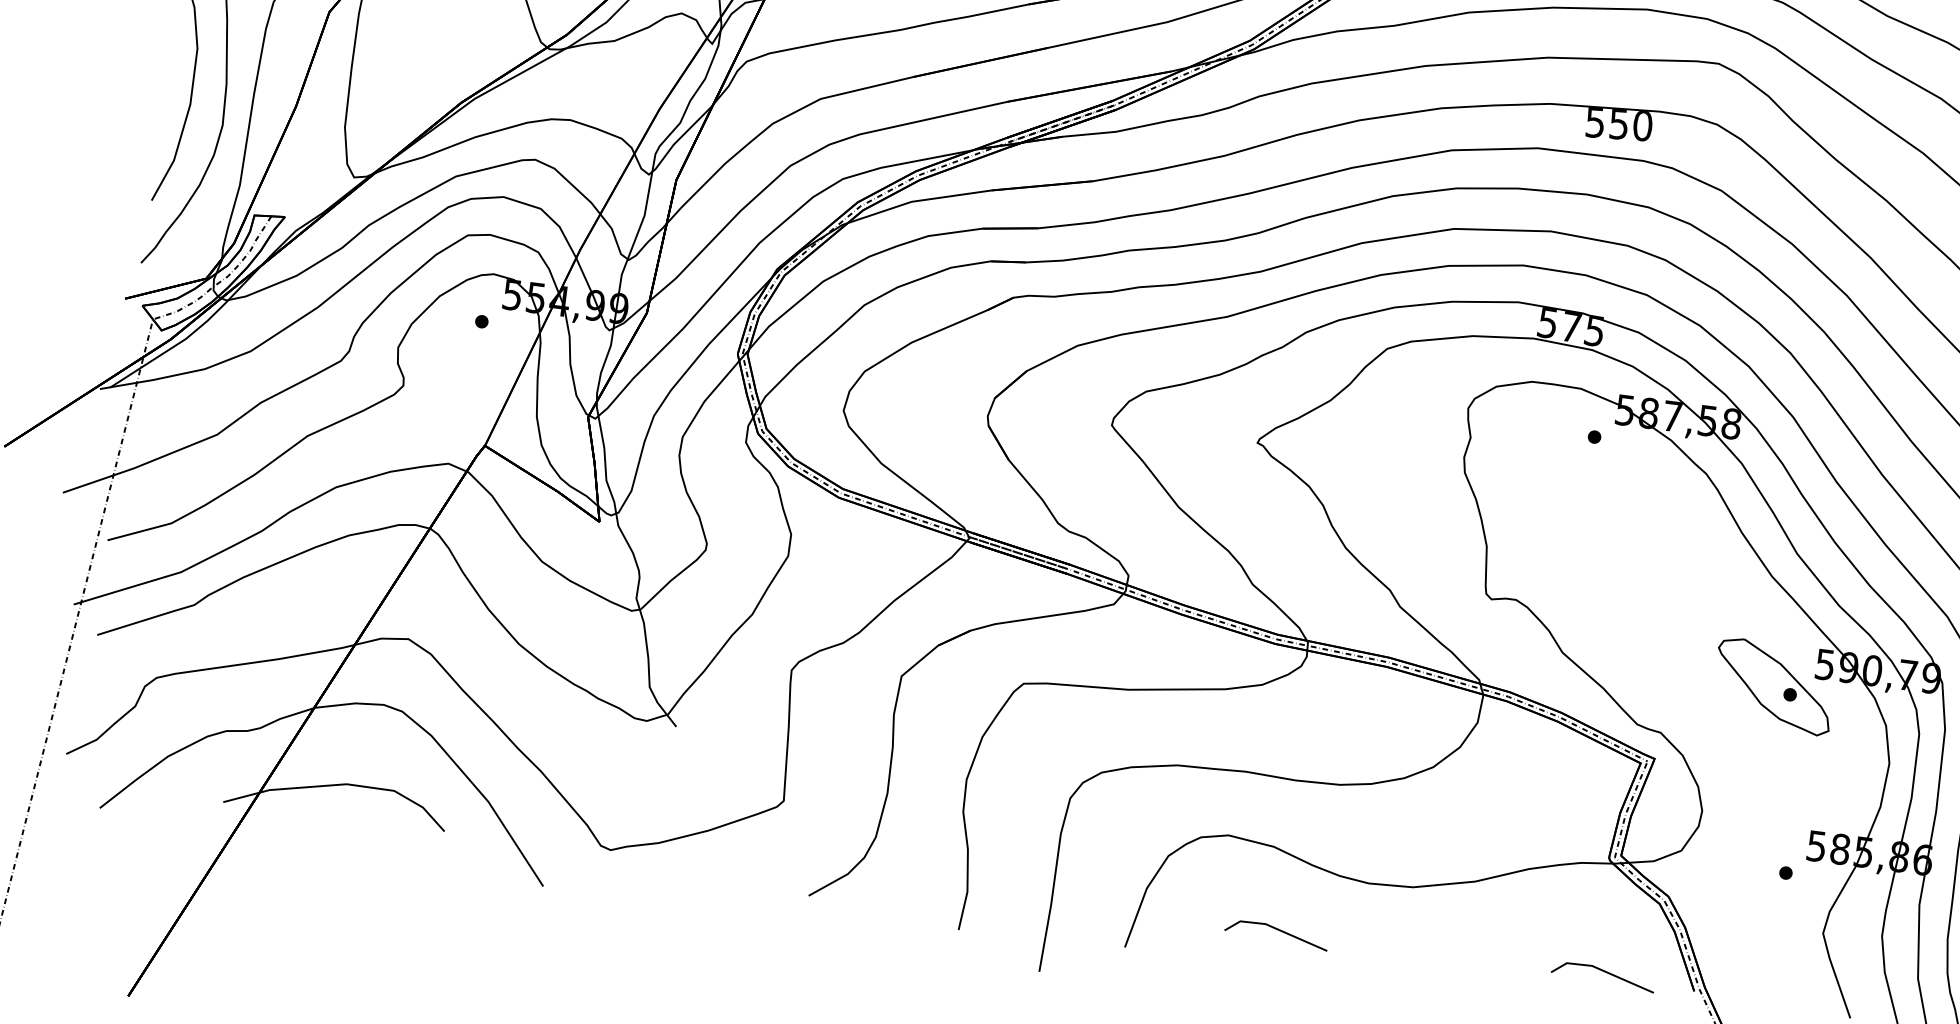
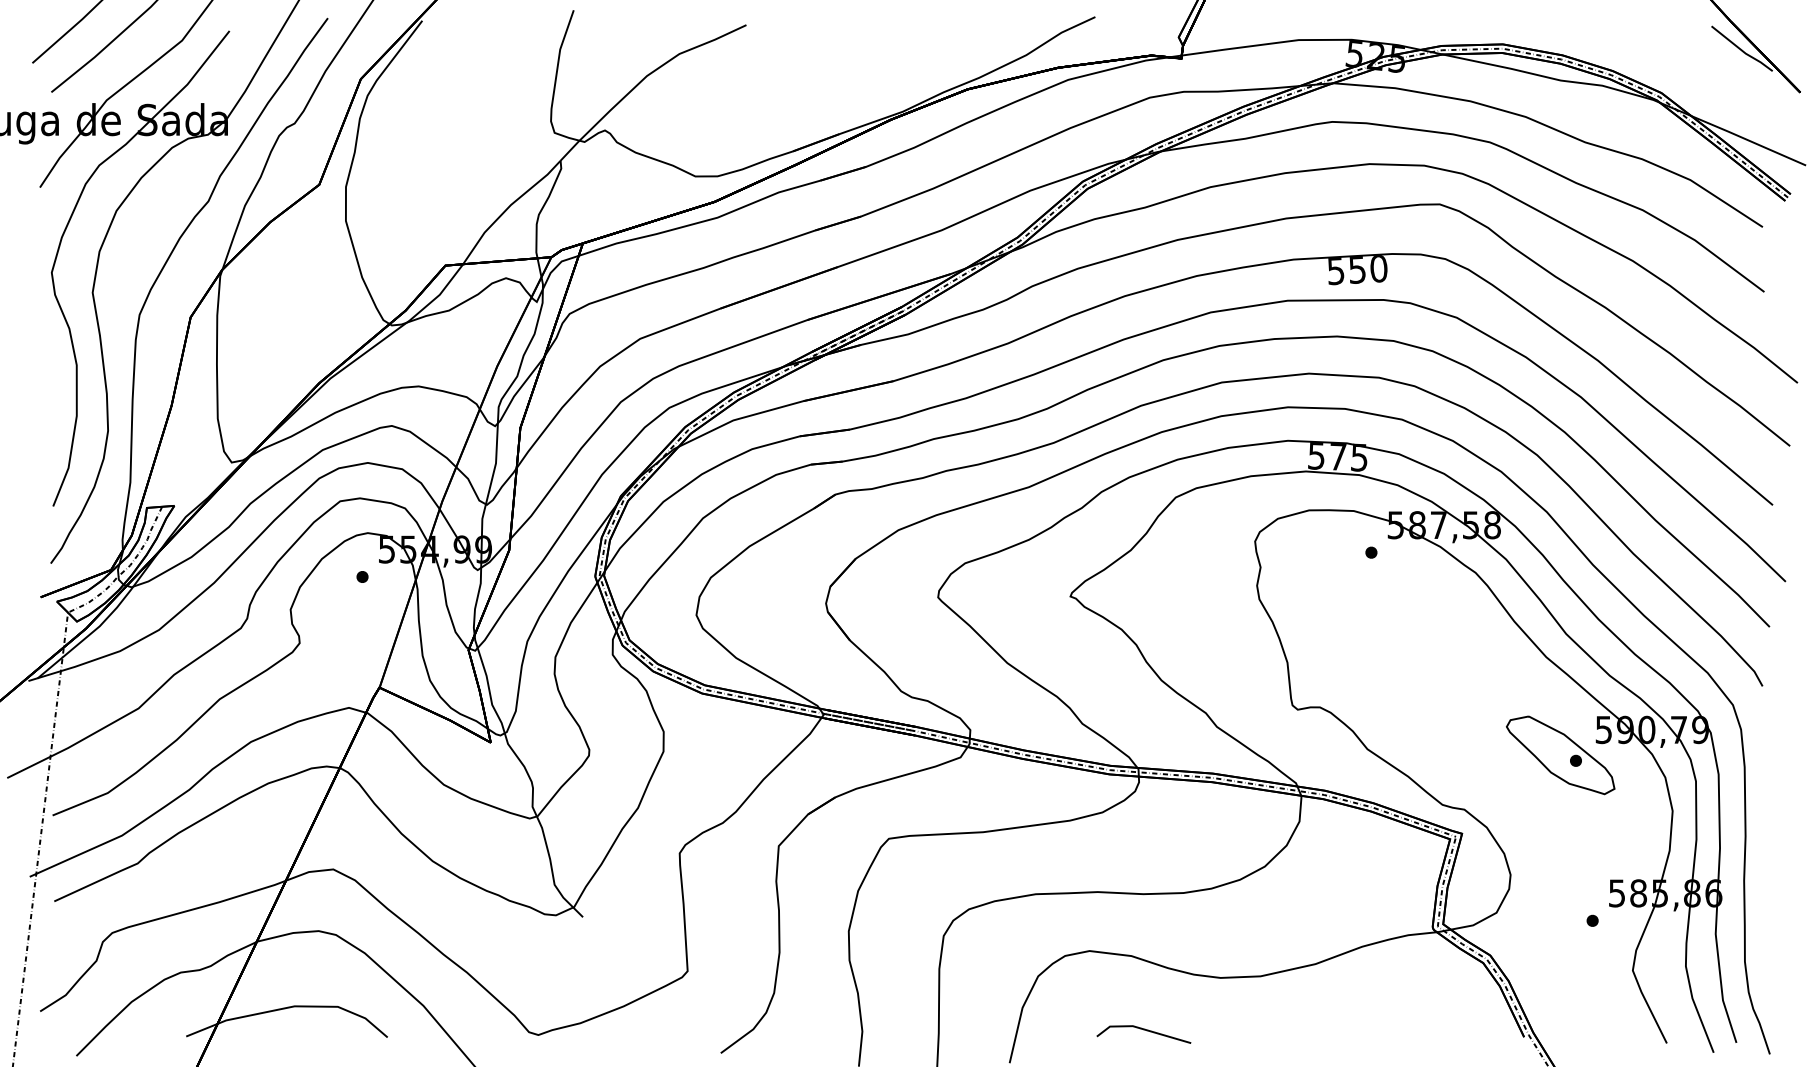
line: (1603, 972) -> (1440, 1030), removed

